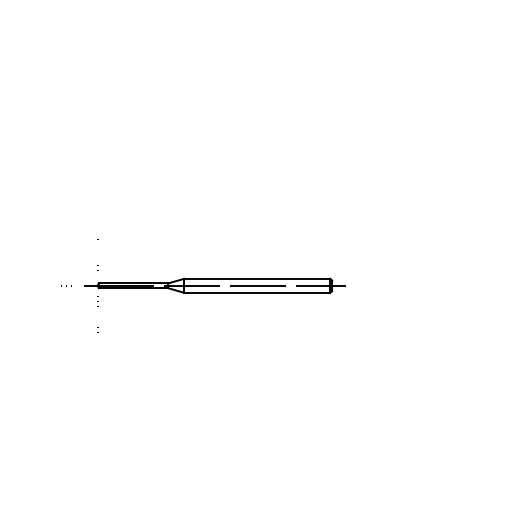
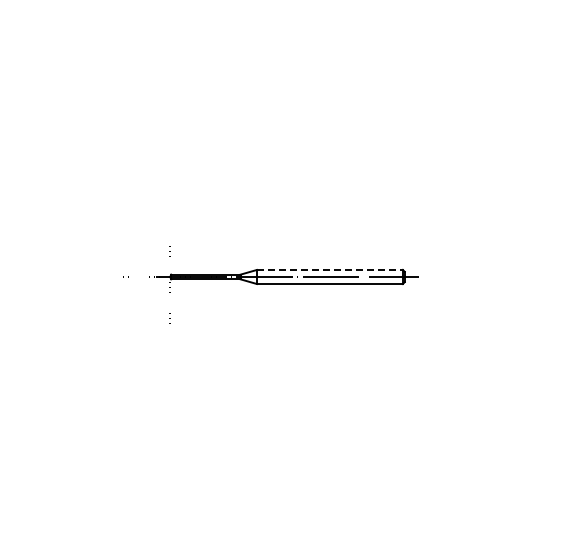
line: (256, 278) -> (329, 269), solid -> dashed

